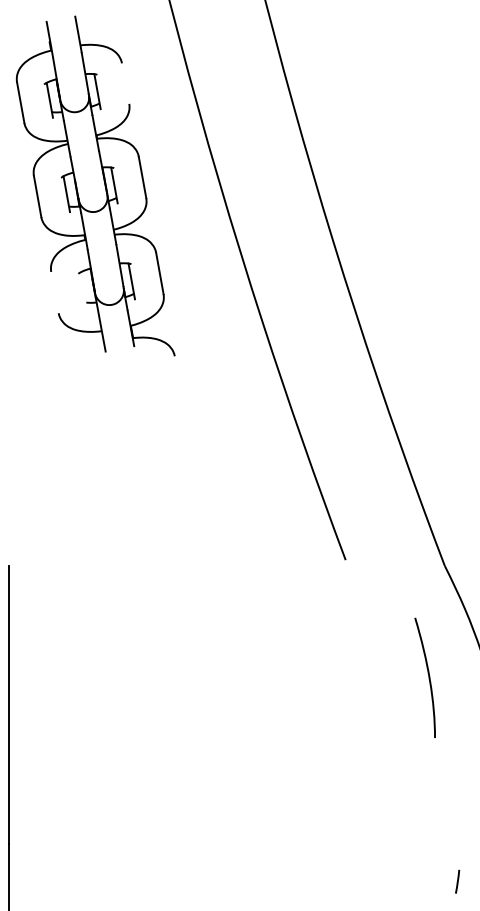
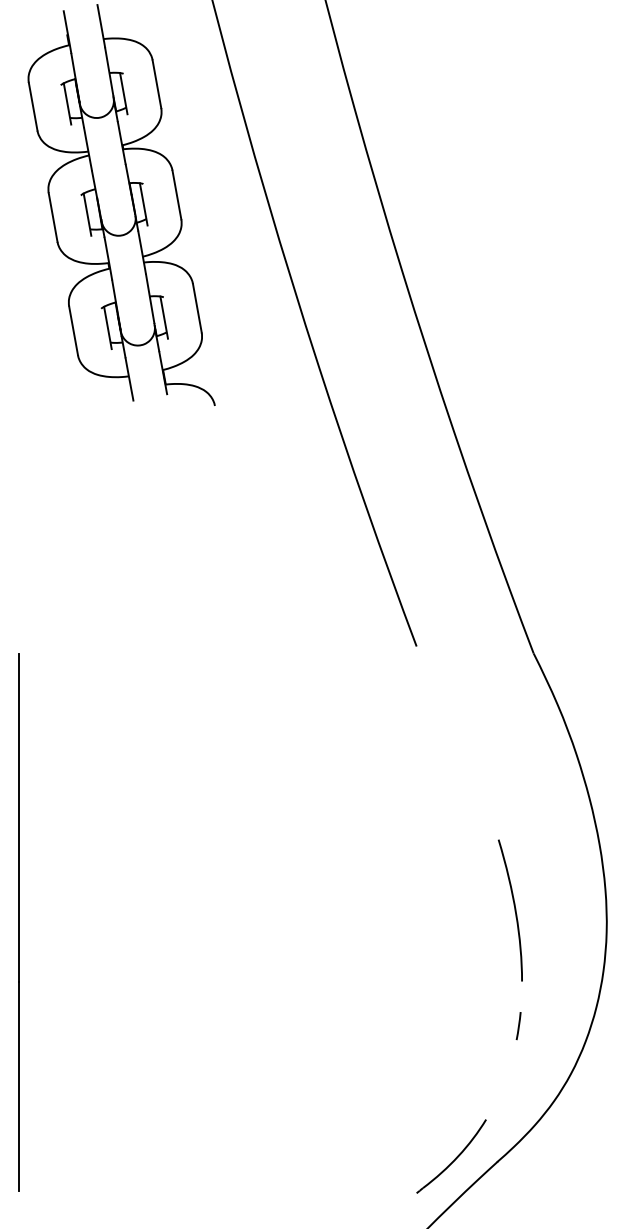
line: (125, 83) -> (156, 84), added
line: (83, 289) -> (107, 327), added
line: (54, 292) -> (73, 330), added
curve: (428, 677) -> (514, 910), moved
line: (457, 882) -> (518, 1026), moved

